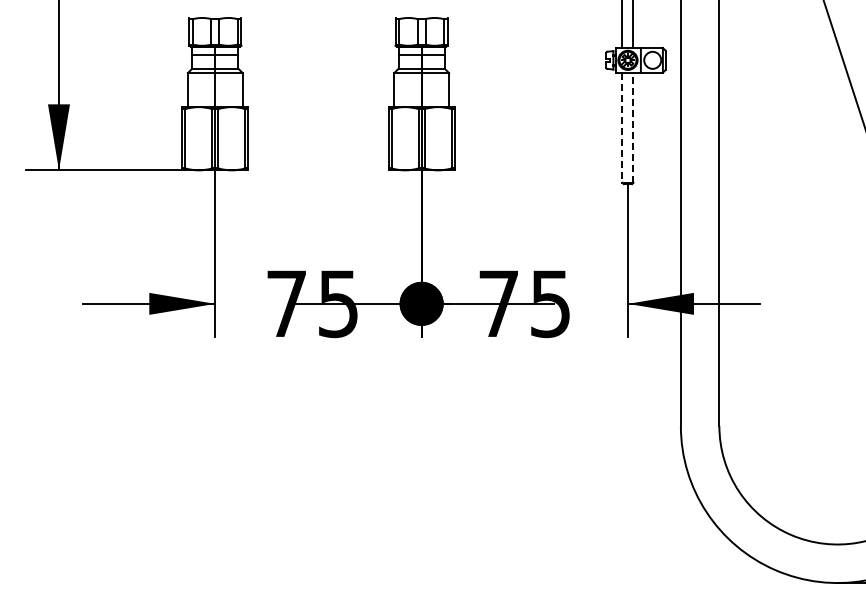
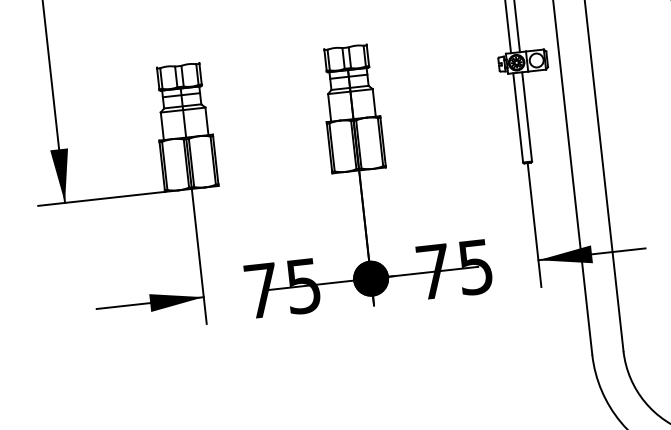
line: (633, 127) -> (527, 116), dashed -> solid
line: (622, 128) -> (518, 118), dashed -> solid

